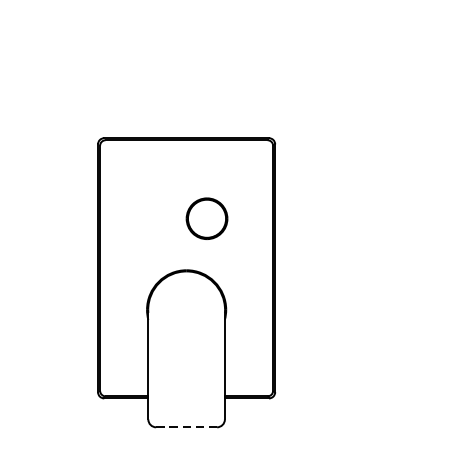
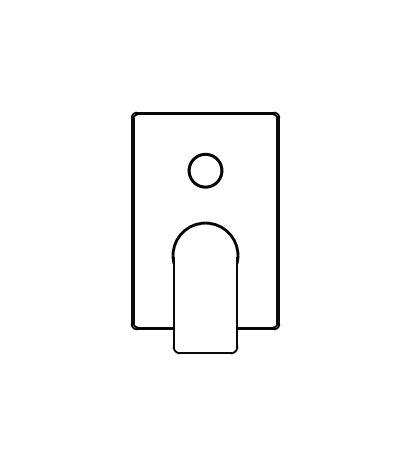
part: (207, 218) -> (205, 170), moved
line: (186, 427) -> (205, 353), dashed -> solid

